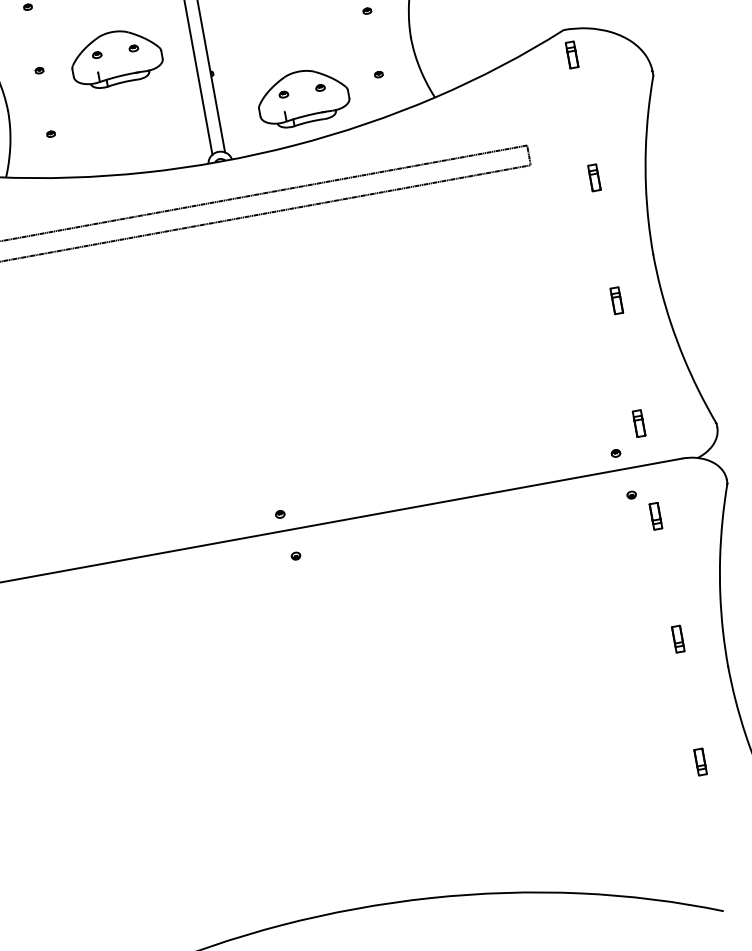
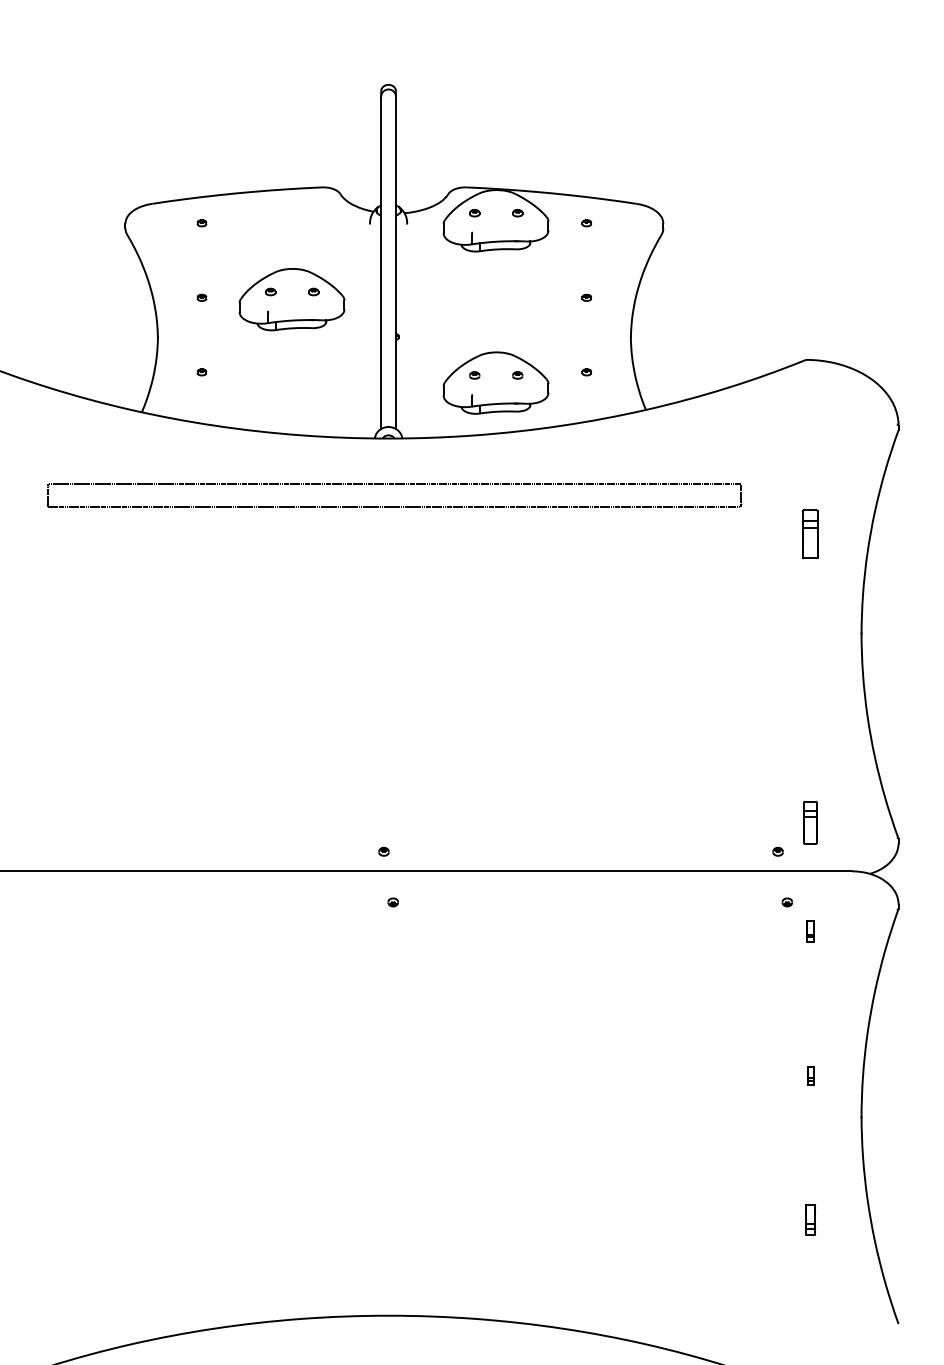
part: (572, 54) -> (810, 389), removed
part: (594, 177) -> (810, 533), size x1.6
part: (616, 300) -> (810, 678), removed
part: (639, 423) -> (810, 822), size x1.4
part: (655, 516) -> (810, 931), size x0.7
part: (678, 638) -> (810, 1075), size x0.6

